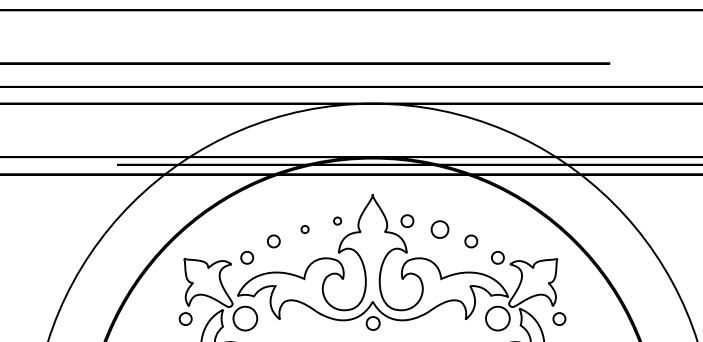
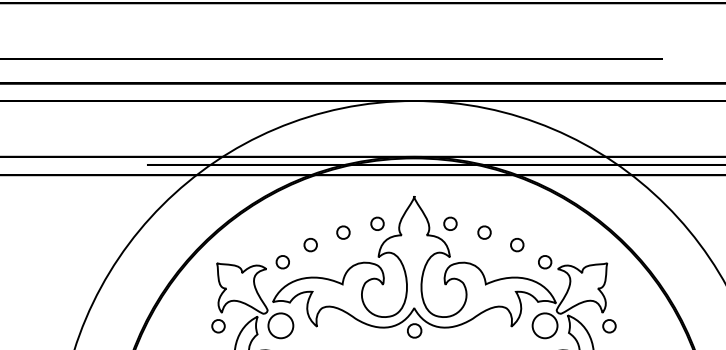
part: (337, 220) -> (377, 223), size x1.67
part: (304, 229) -> (342, 232), size x1.67
part: (439, 229) -> (484, 232), size x0.71

